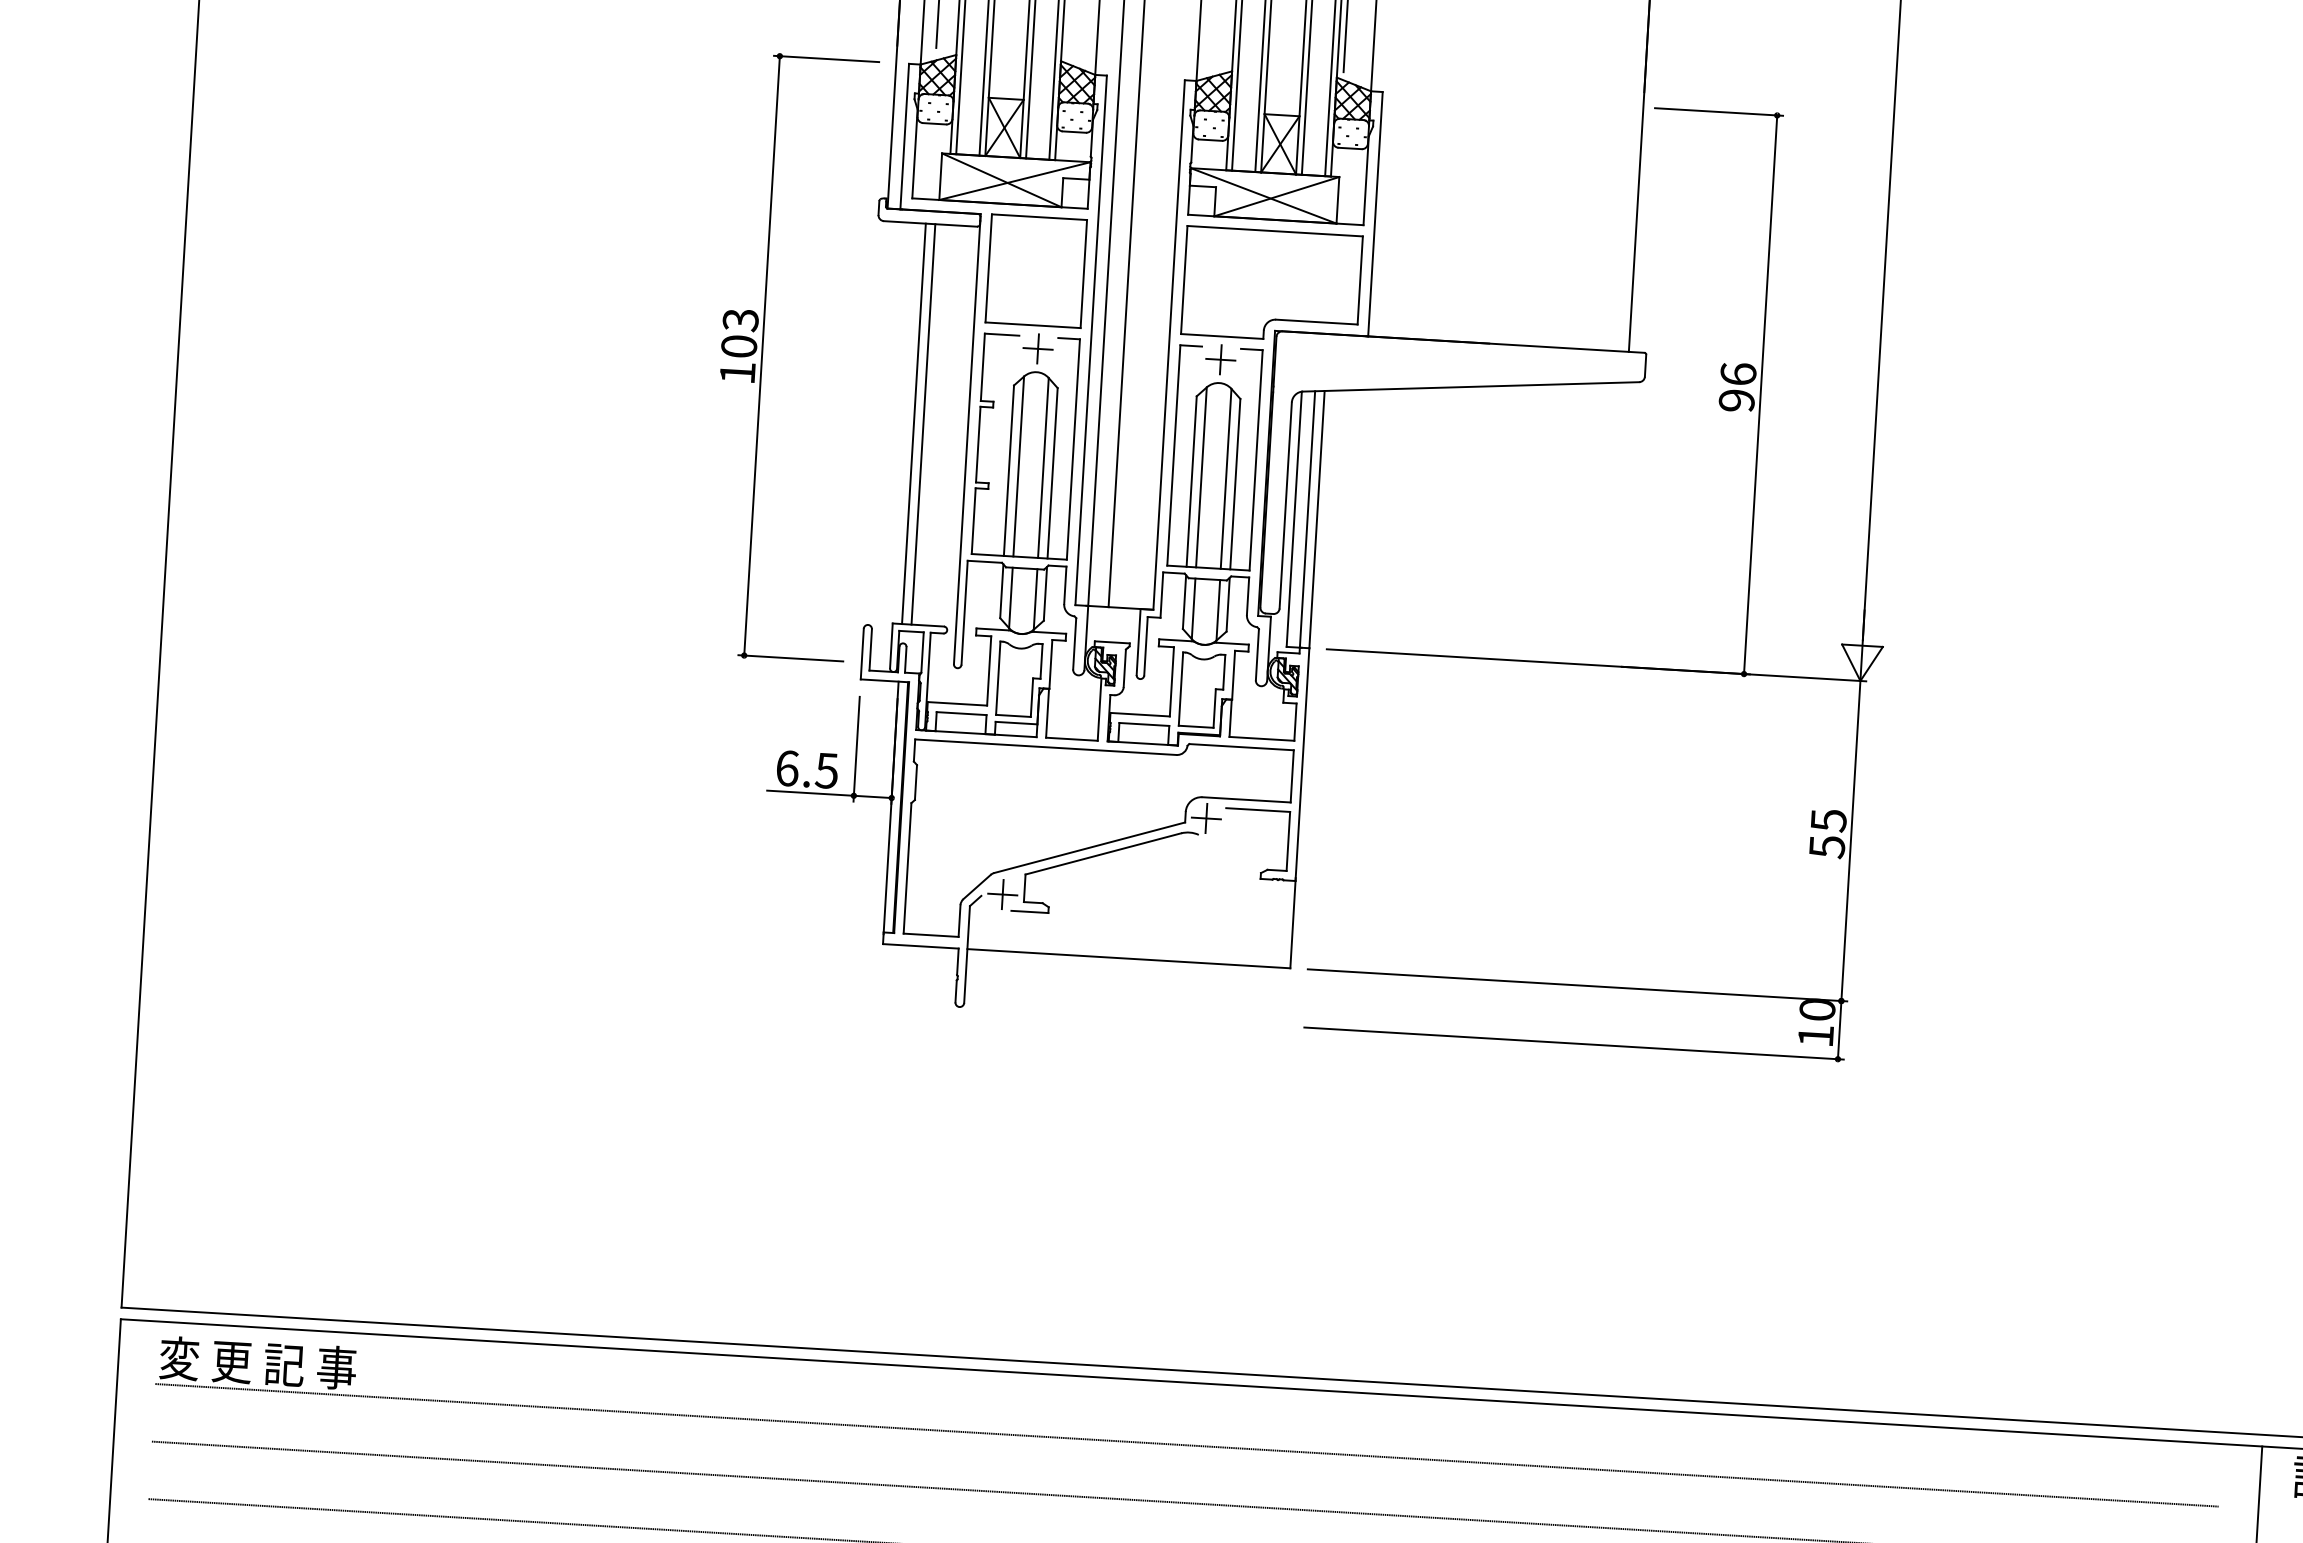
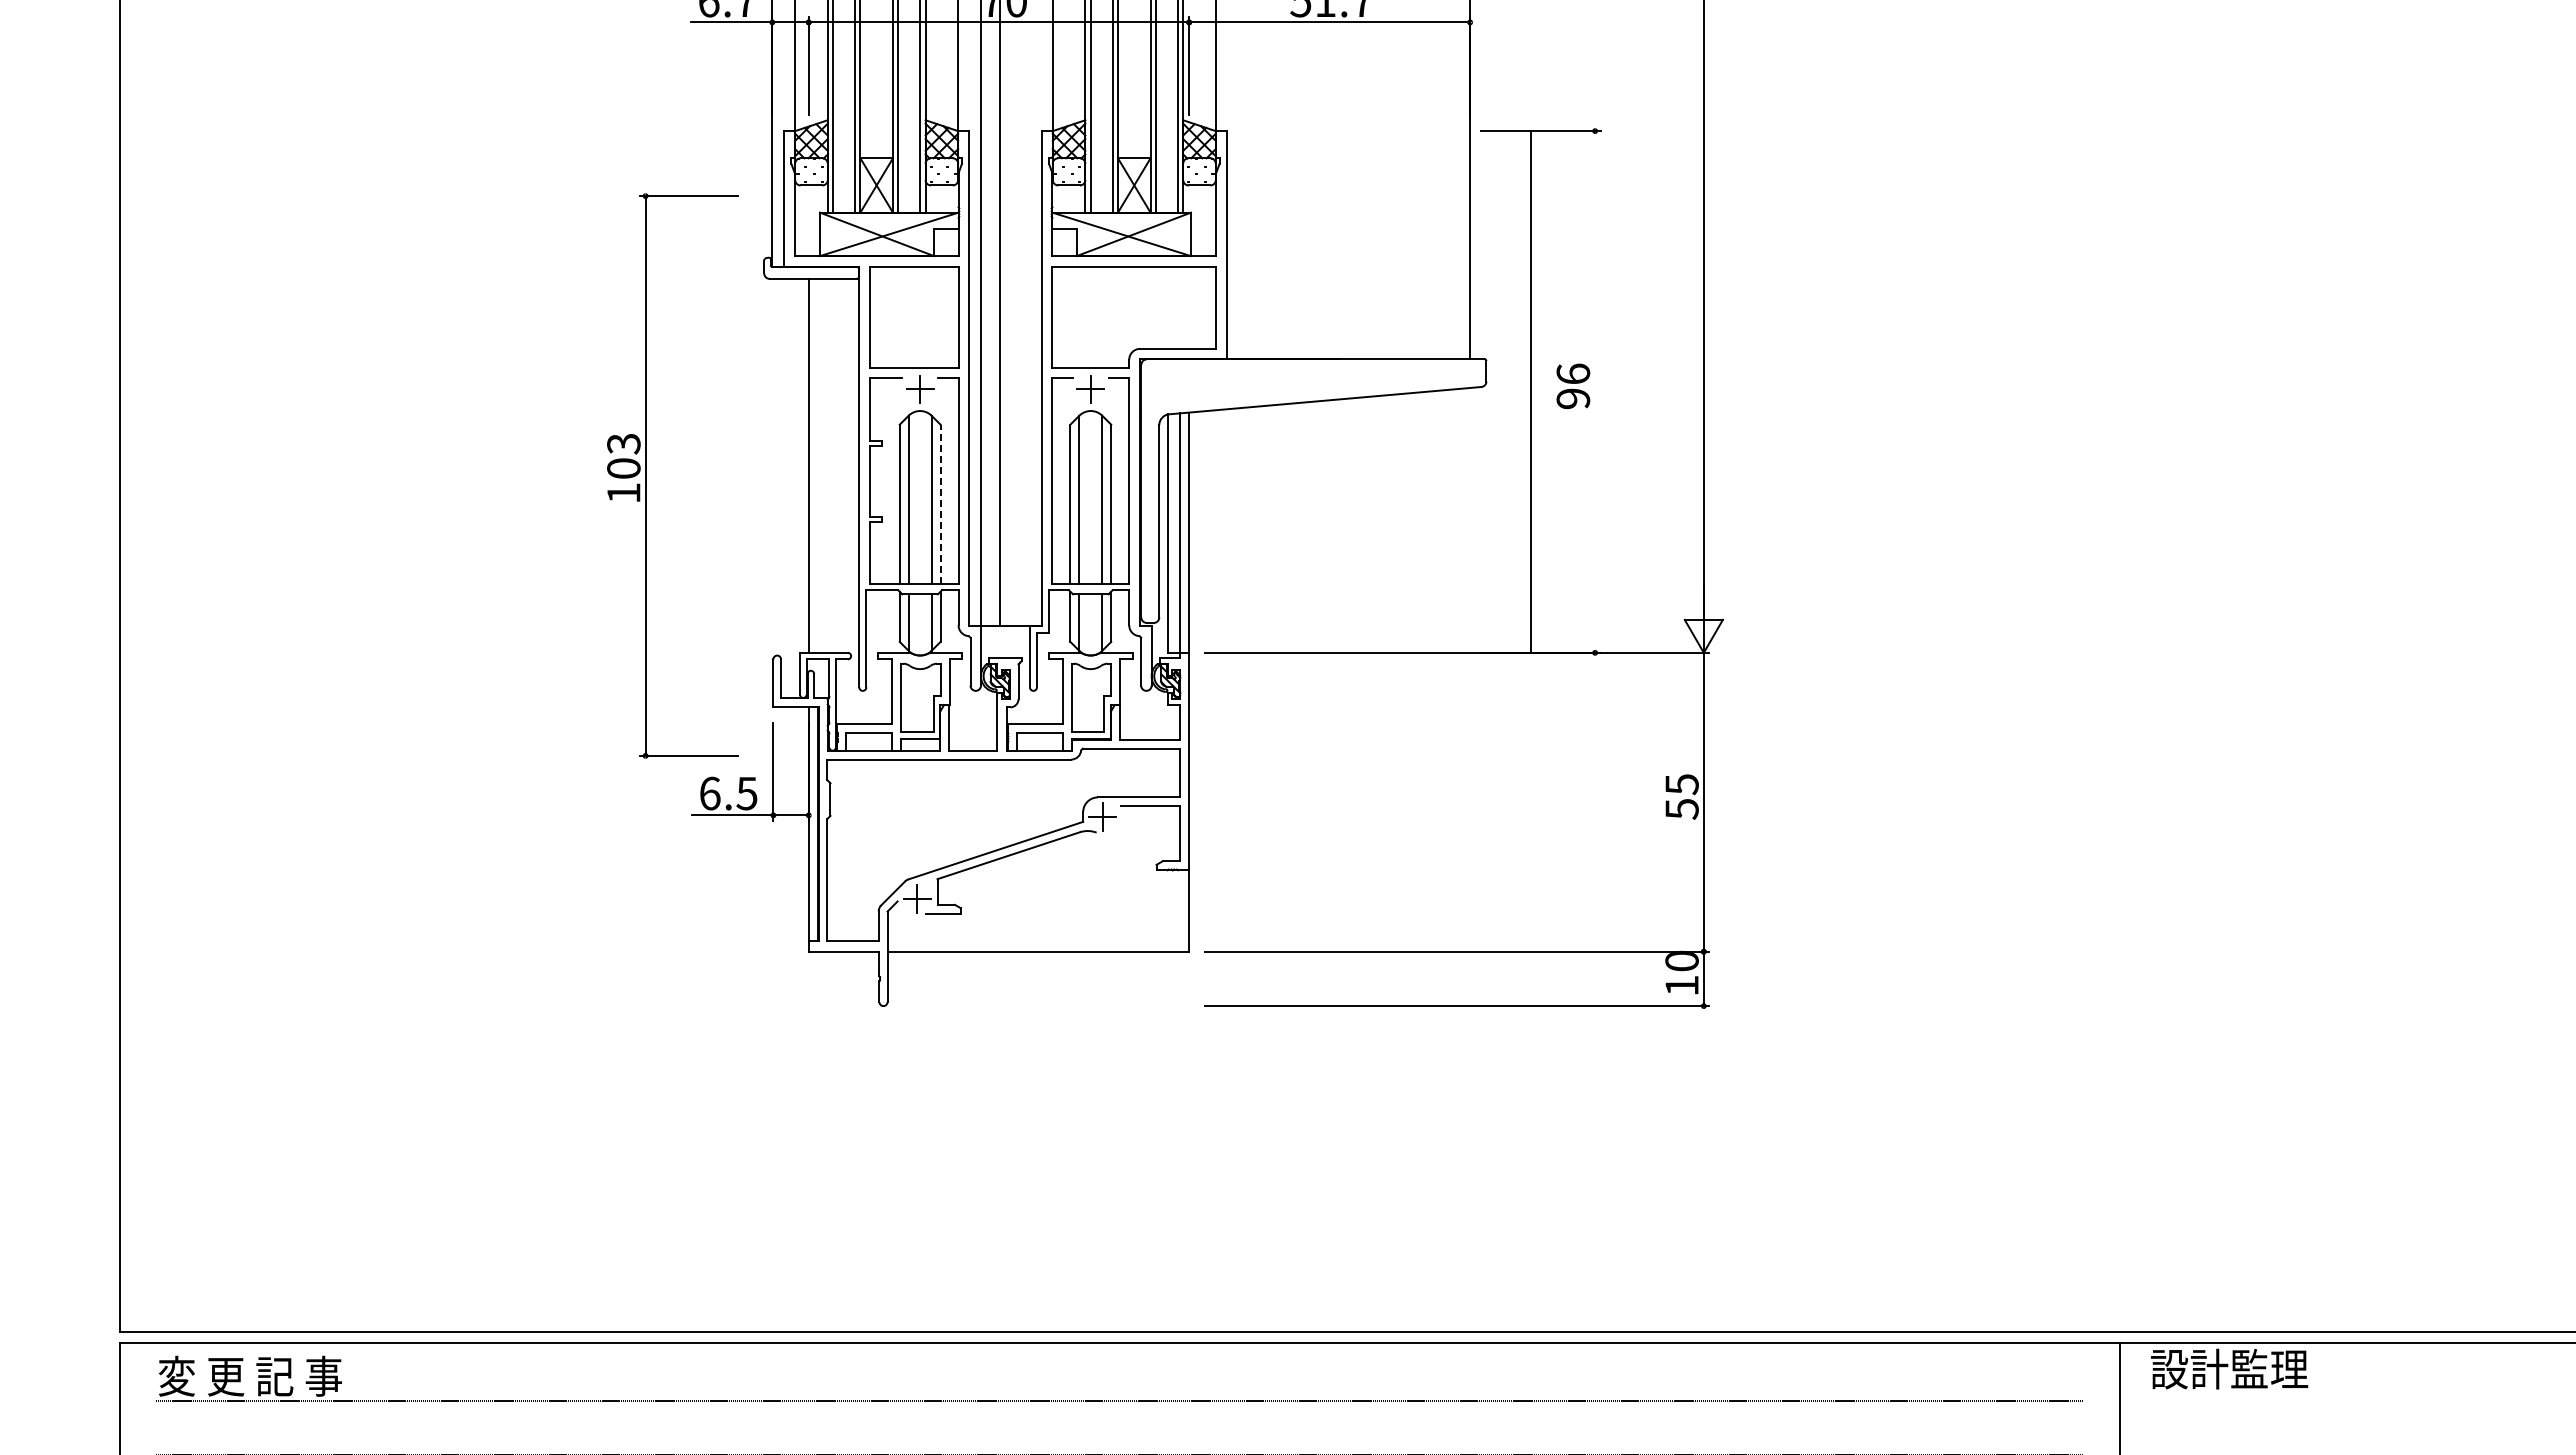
part: (763, 355) -> (646, 475), moved
line: (1761, 394) -> (1531, 391), moved
line: (923, 424) -> (817, 465), removed
line: (1052, 473) -> (940, 504), solid -> dashed

